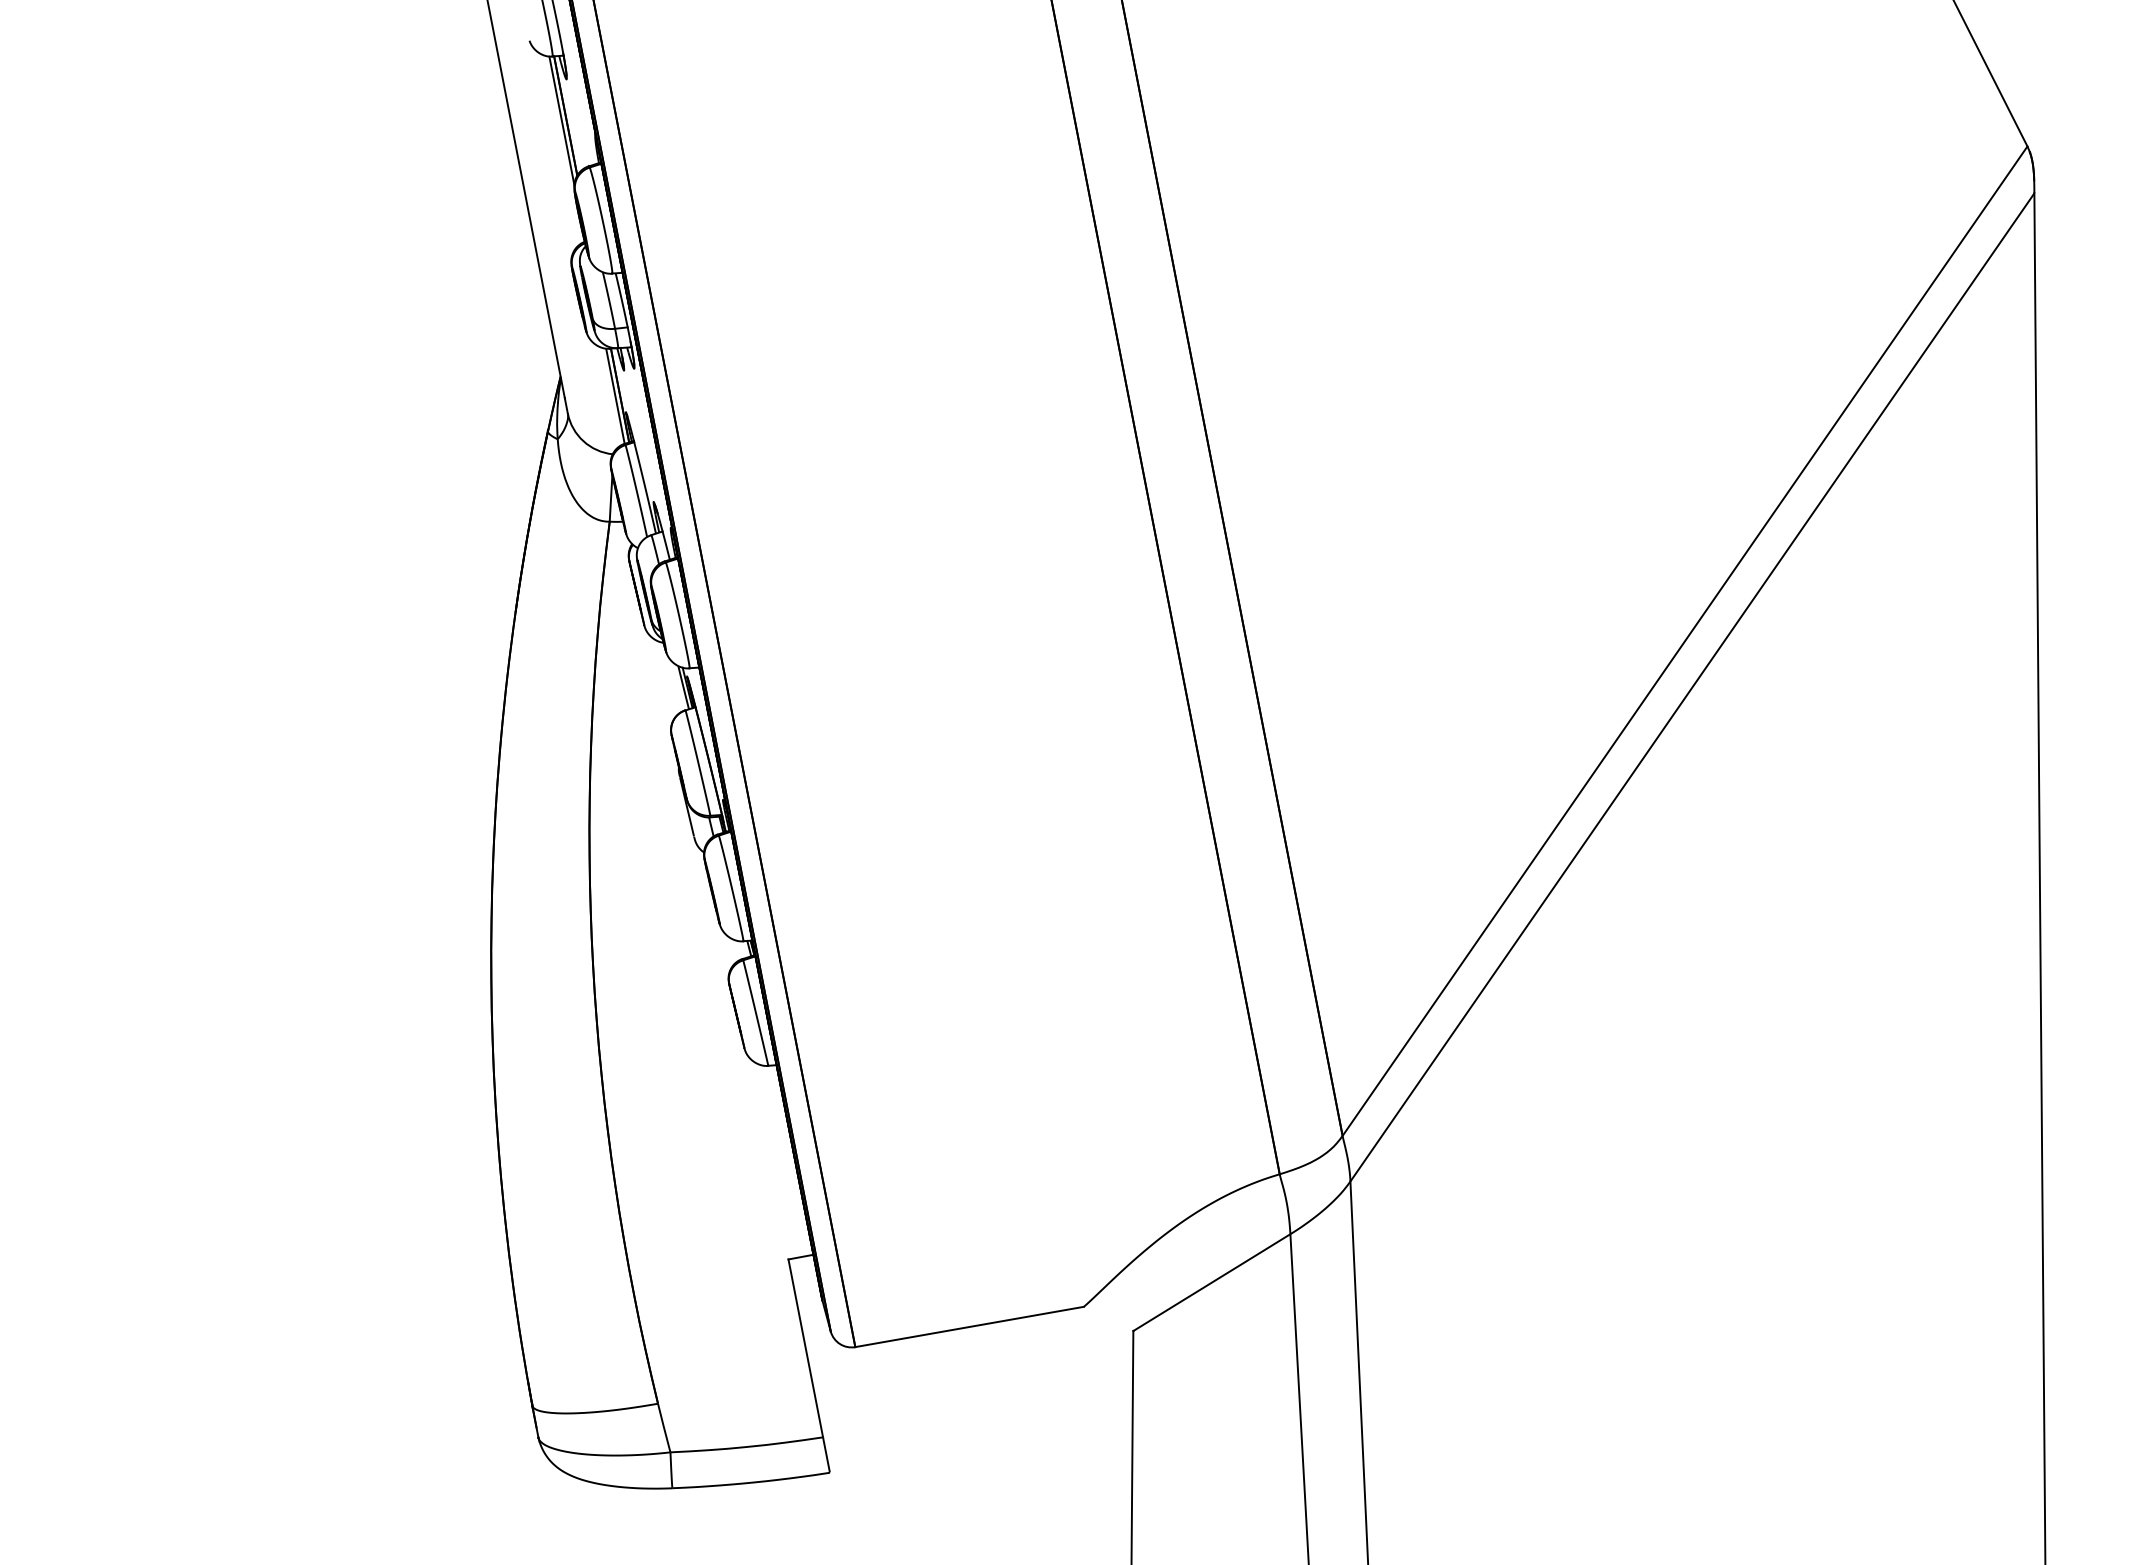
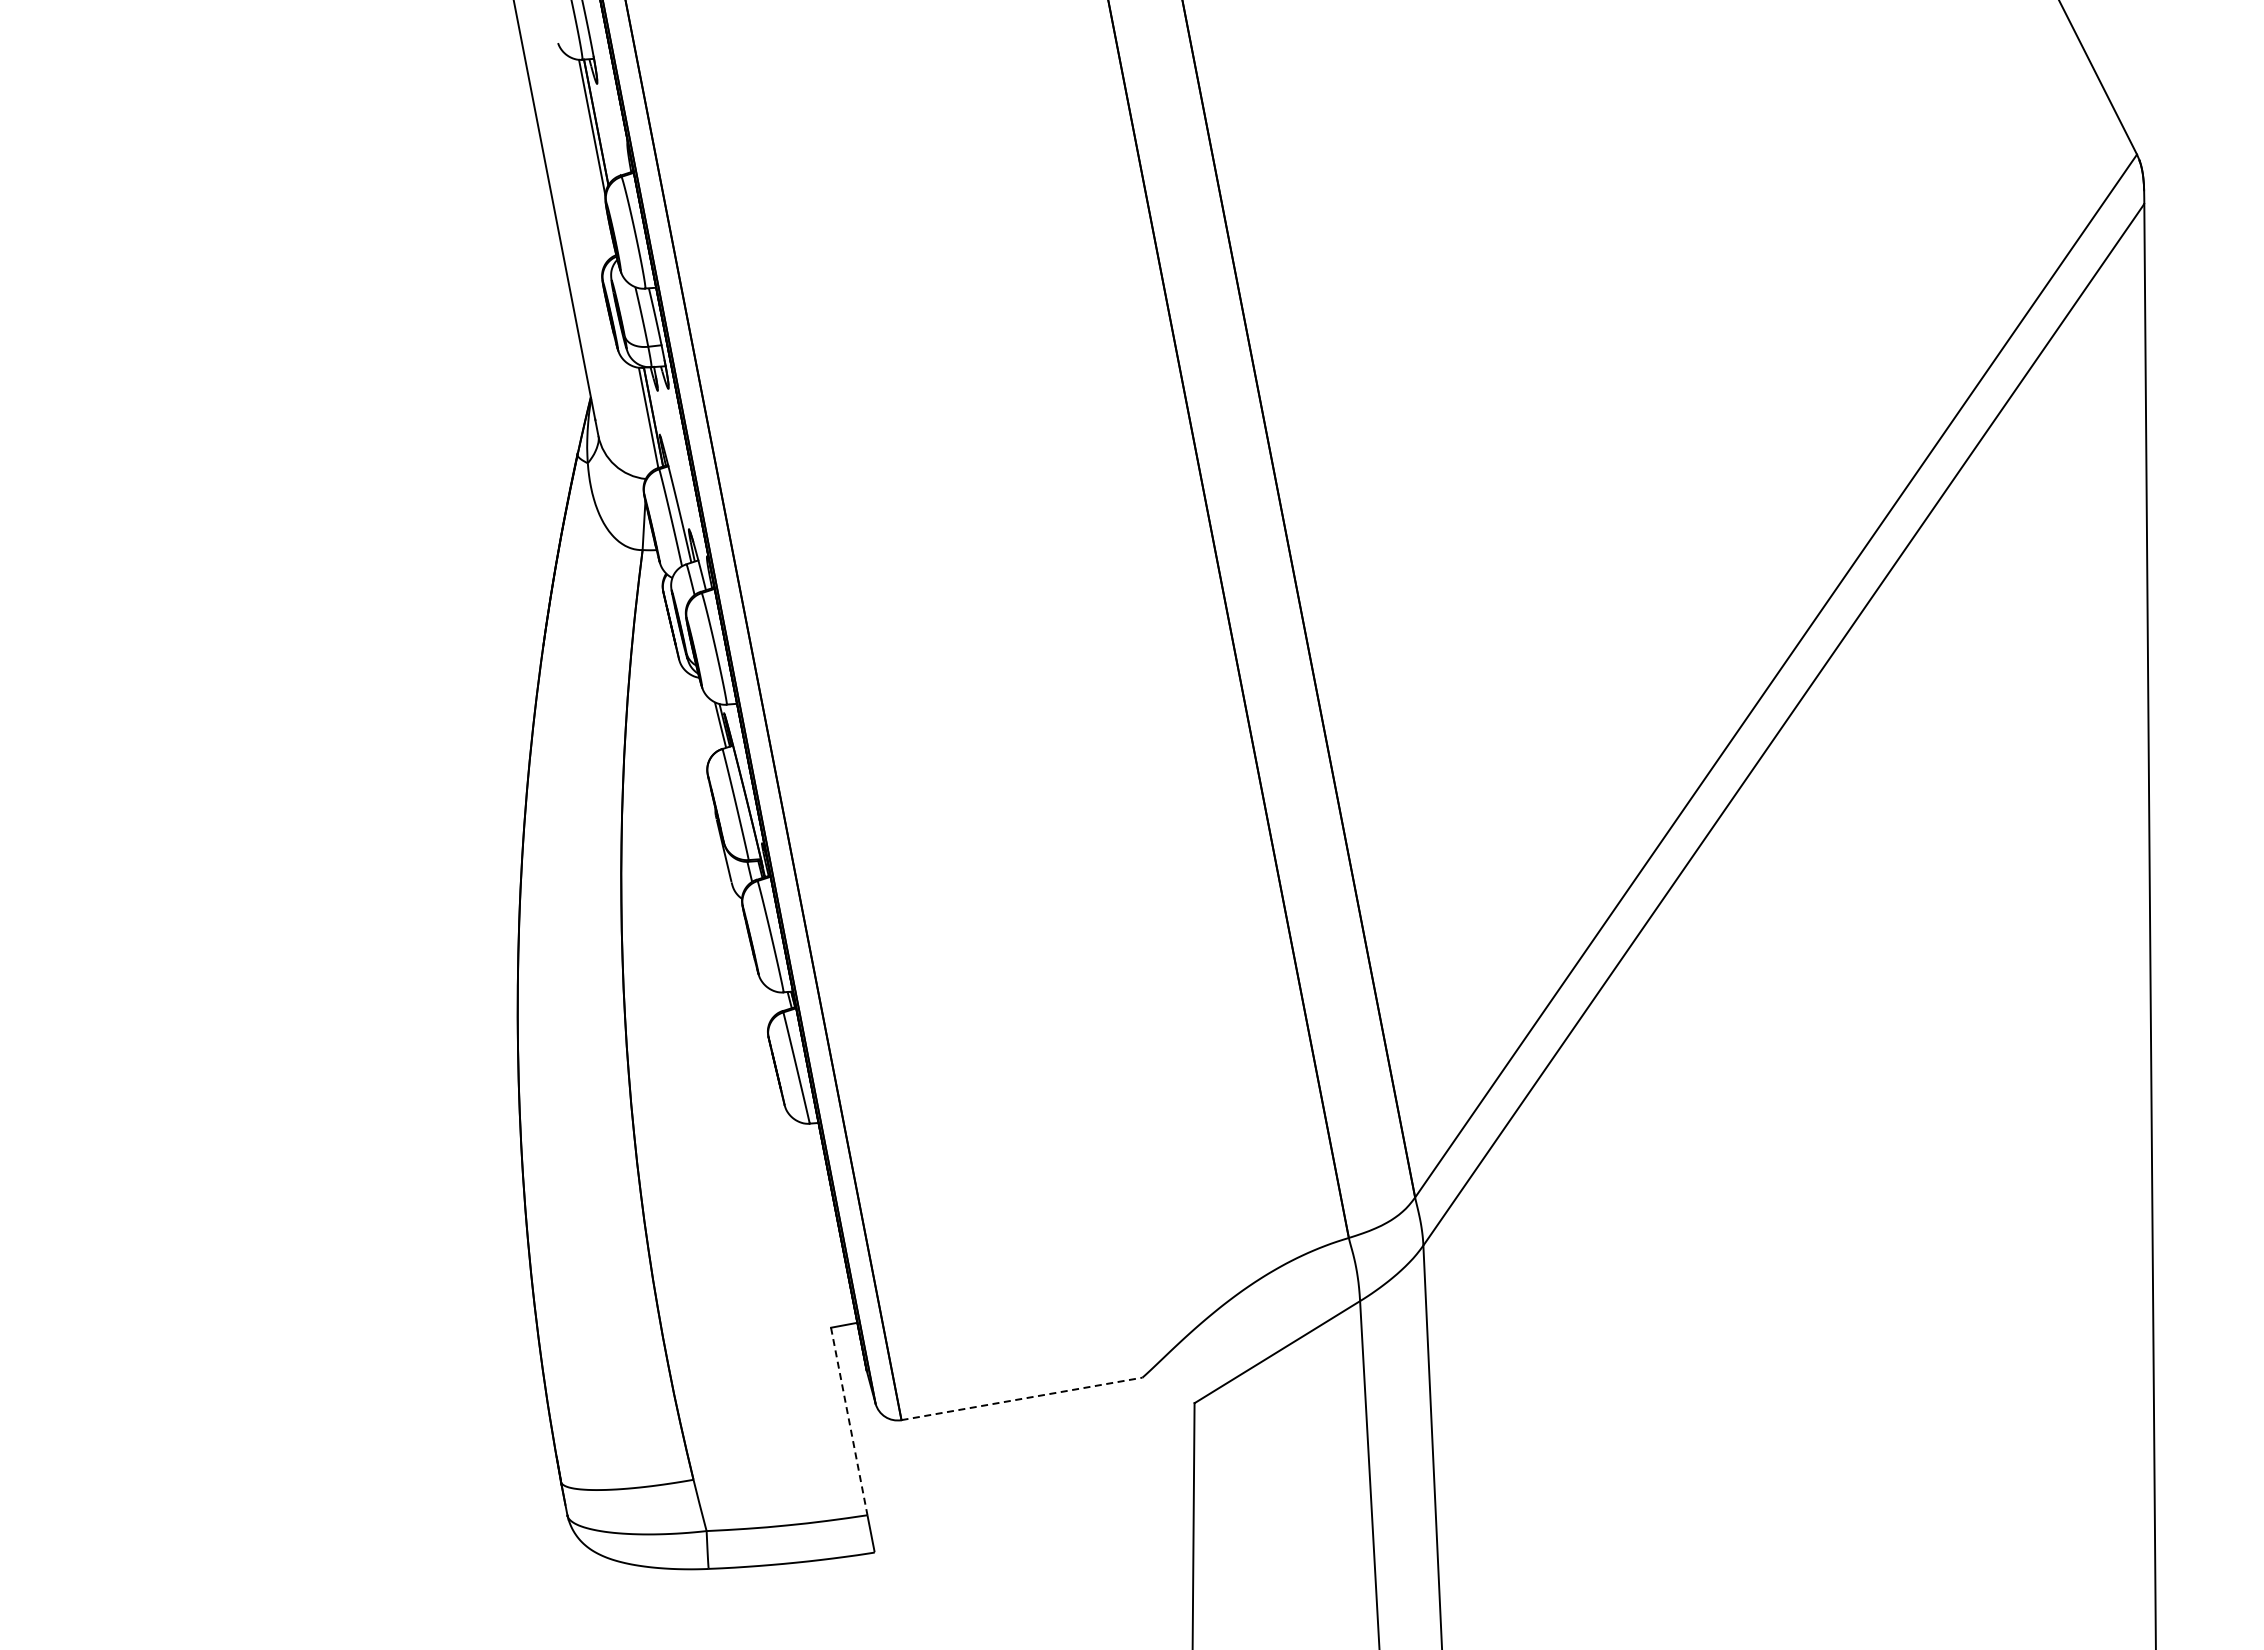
line: (970, 1326) -> (1022, 1398), solid -> dashed
line: (805, 1348) -> (849, 1421), solid -> dashed

